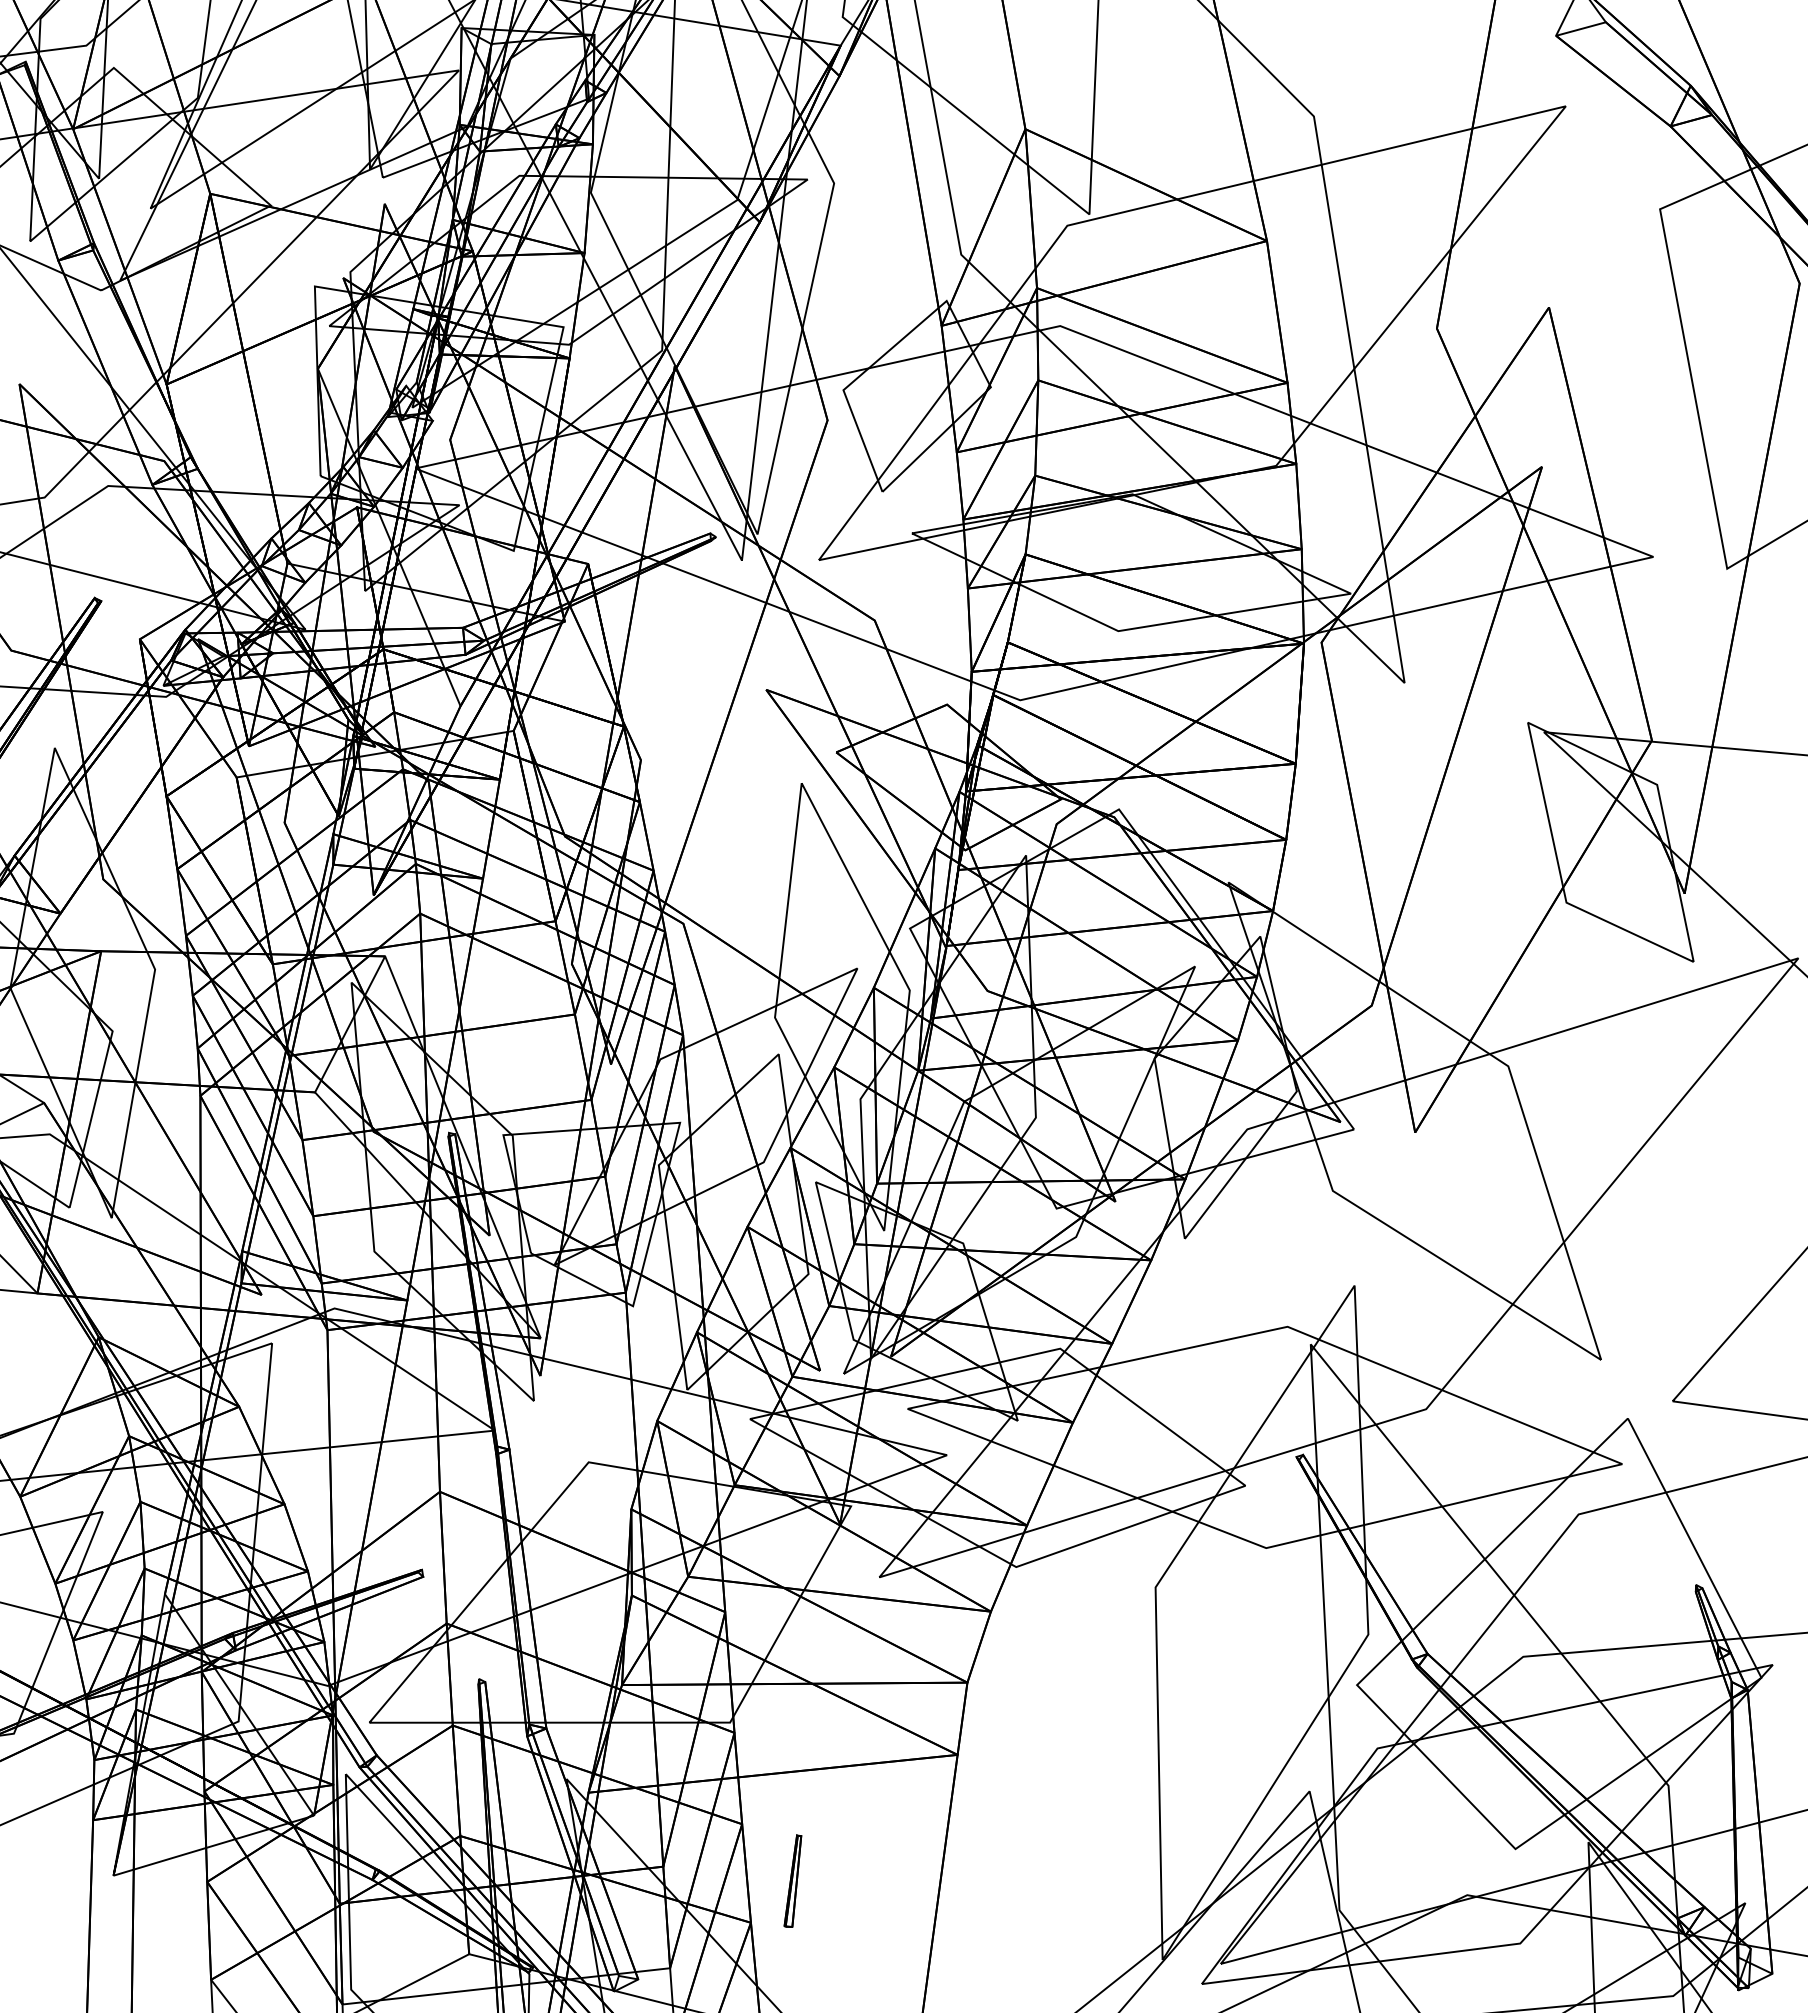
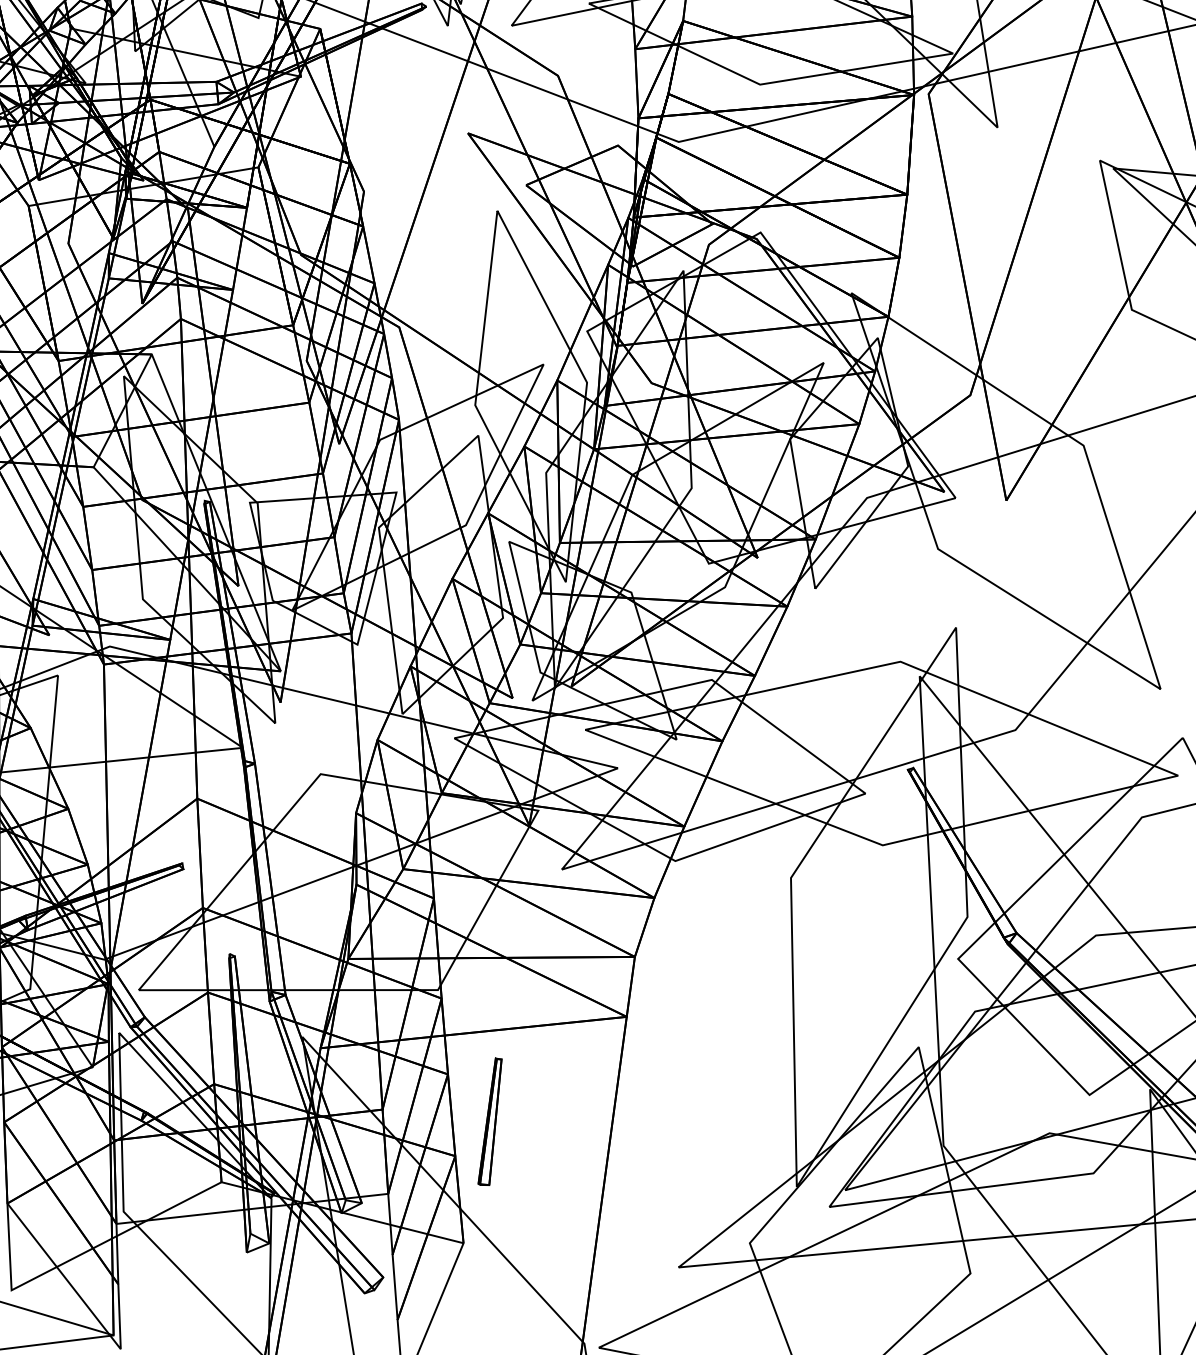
part: (792, 1880) -> (489, 1121), size x1.67

